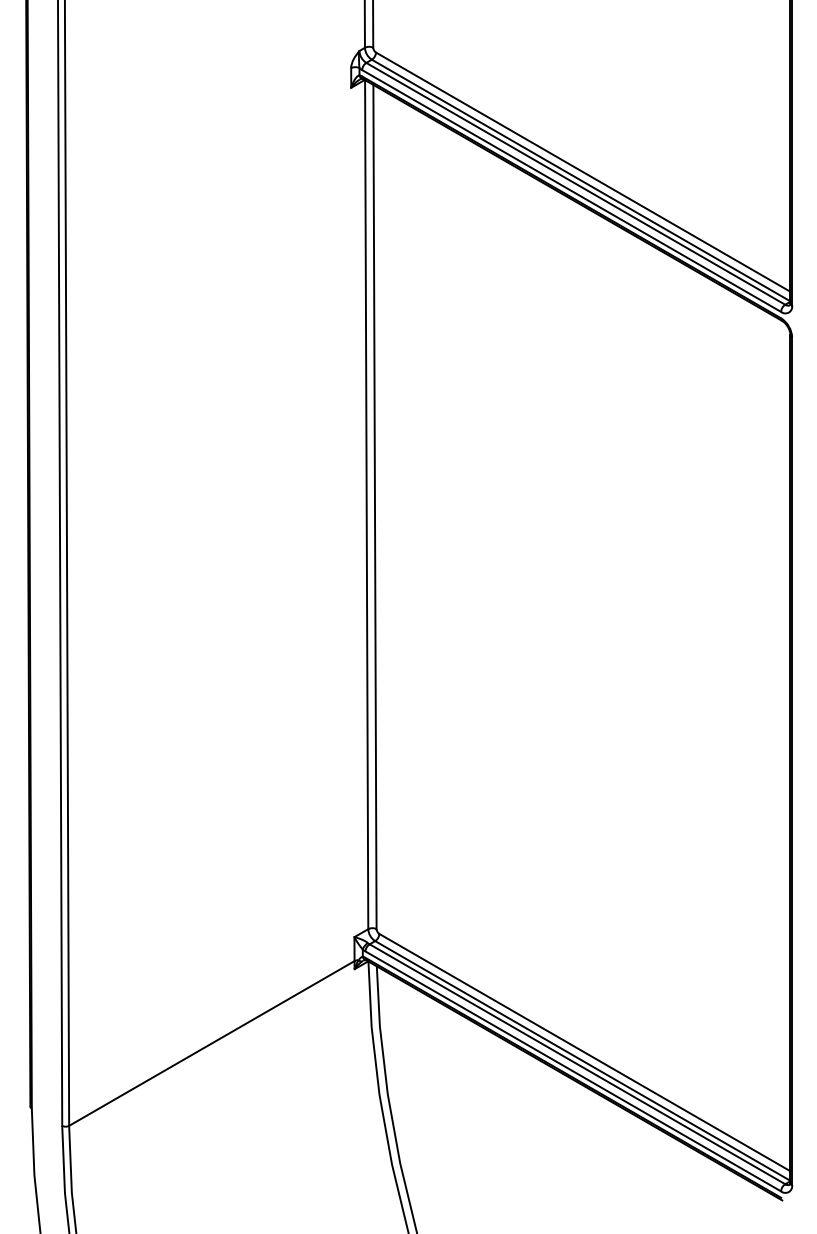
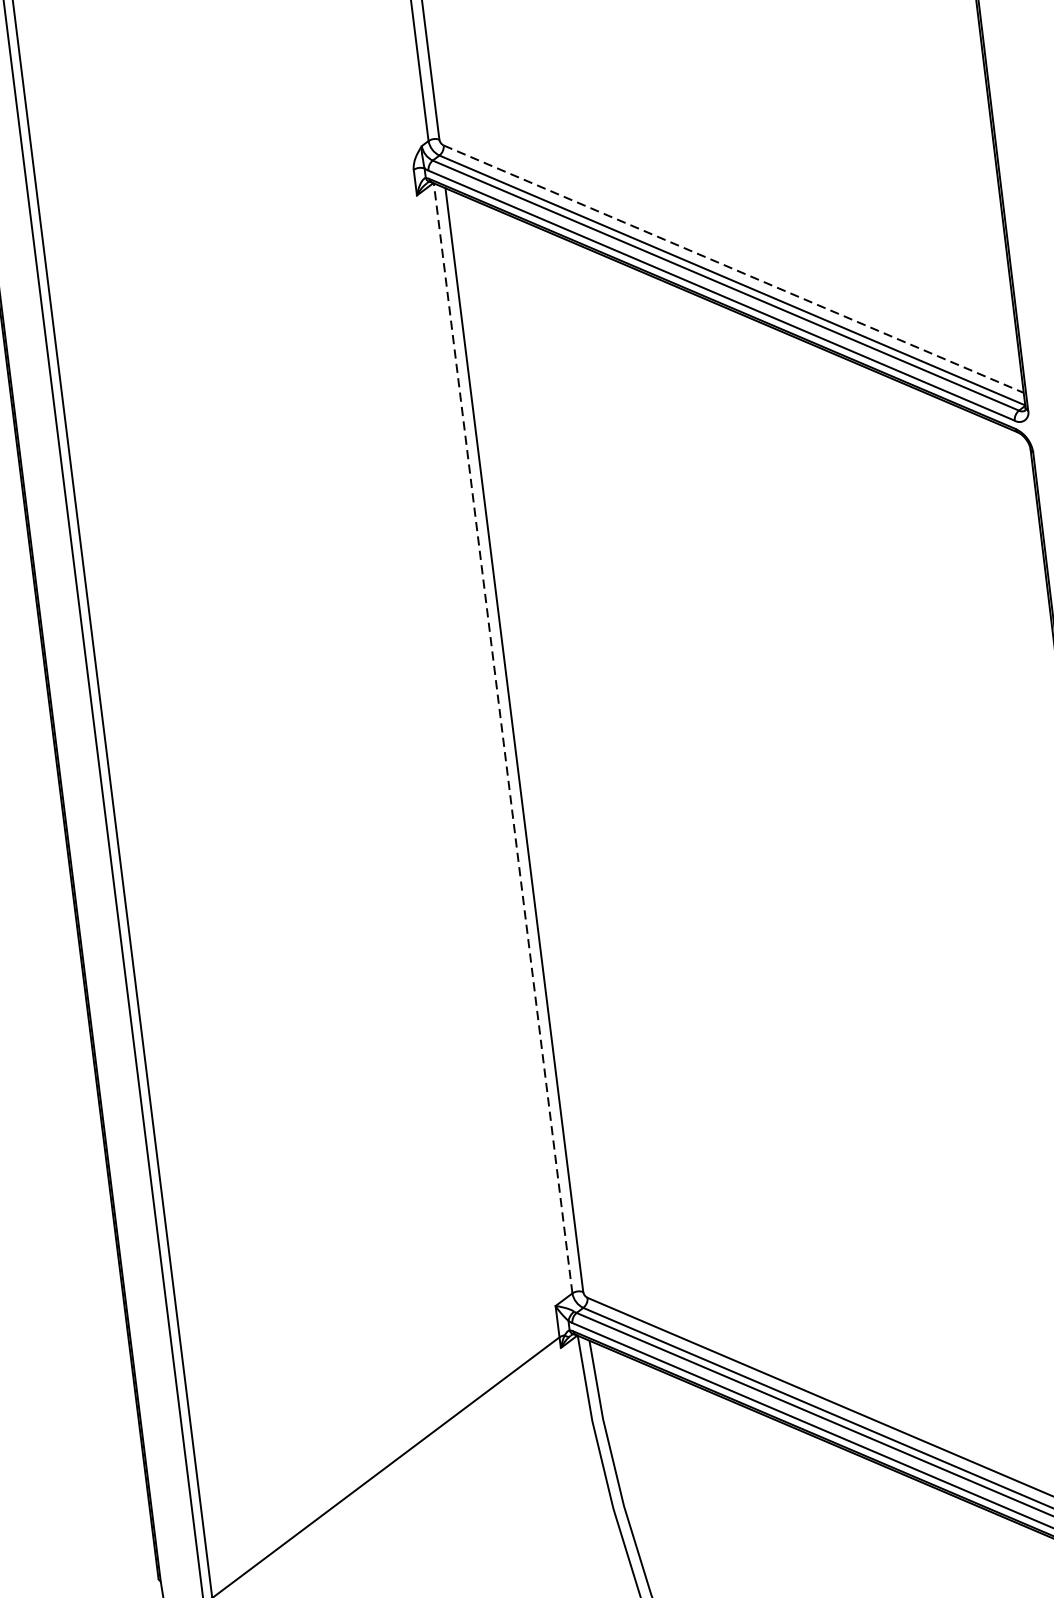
line: (583, 172) -> (734, 269), solid -> dashed
line: (366, 504) -> (502, 738), solid -> dashed

